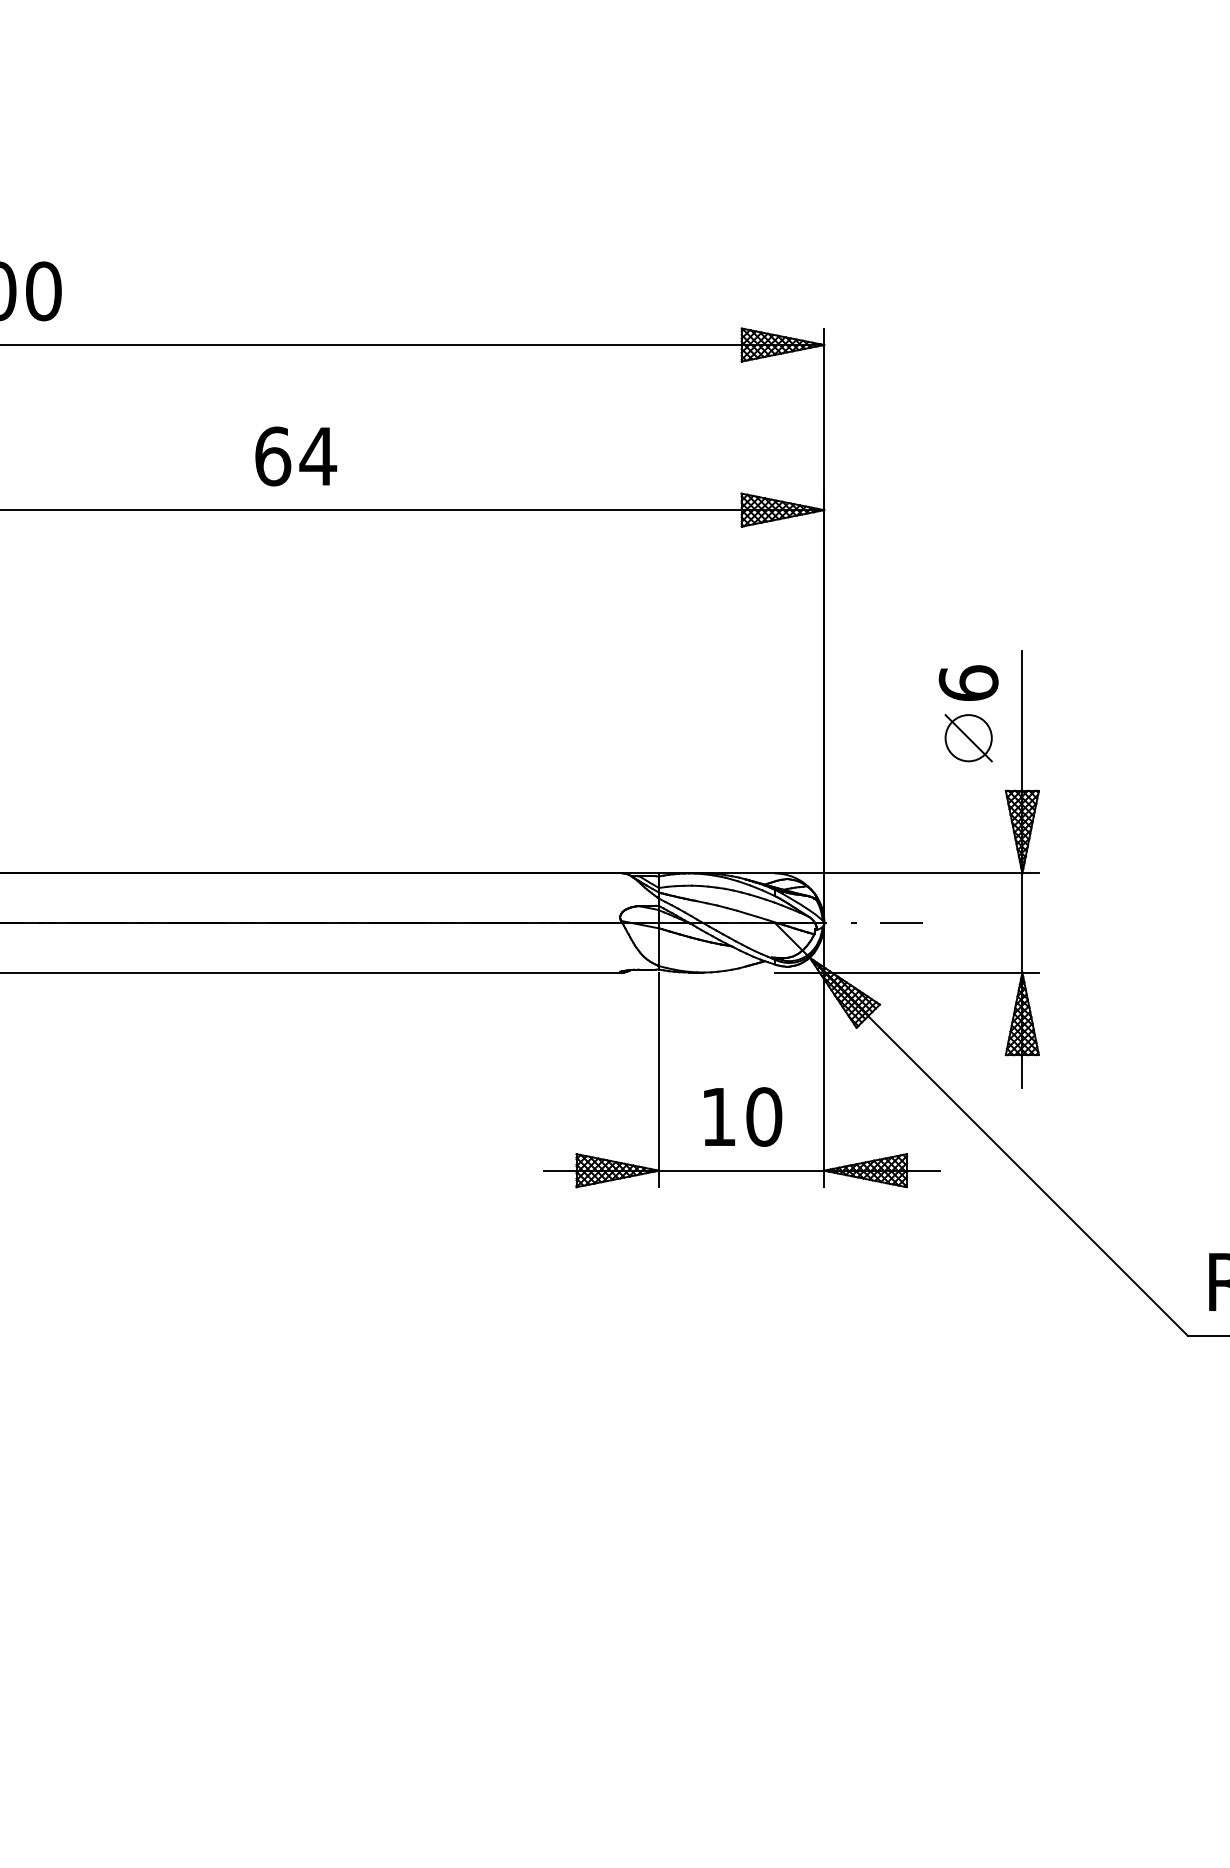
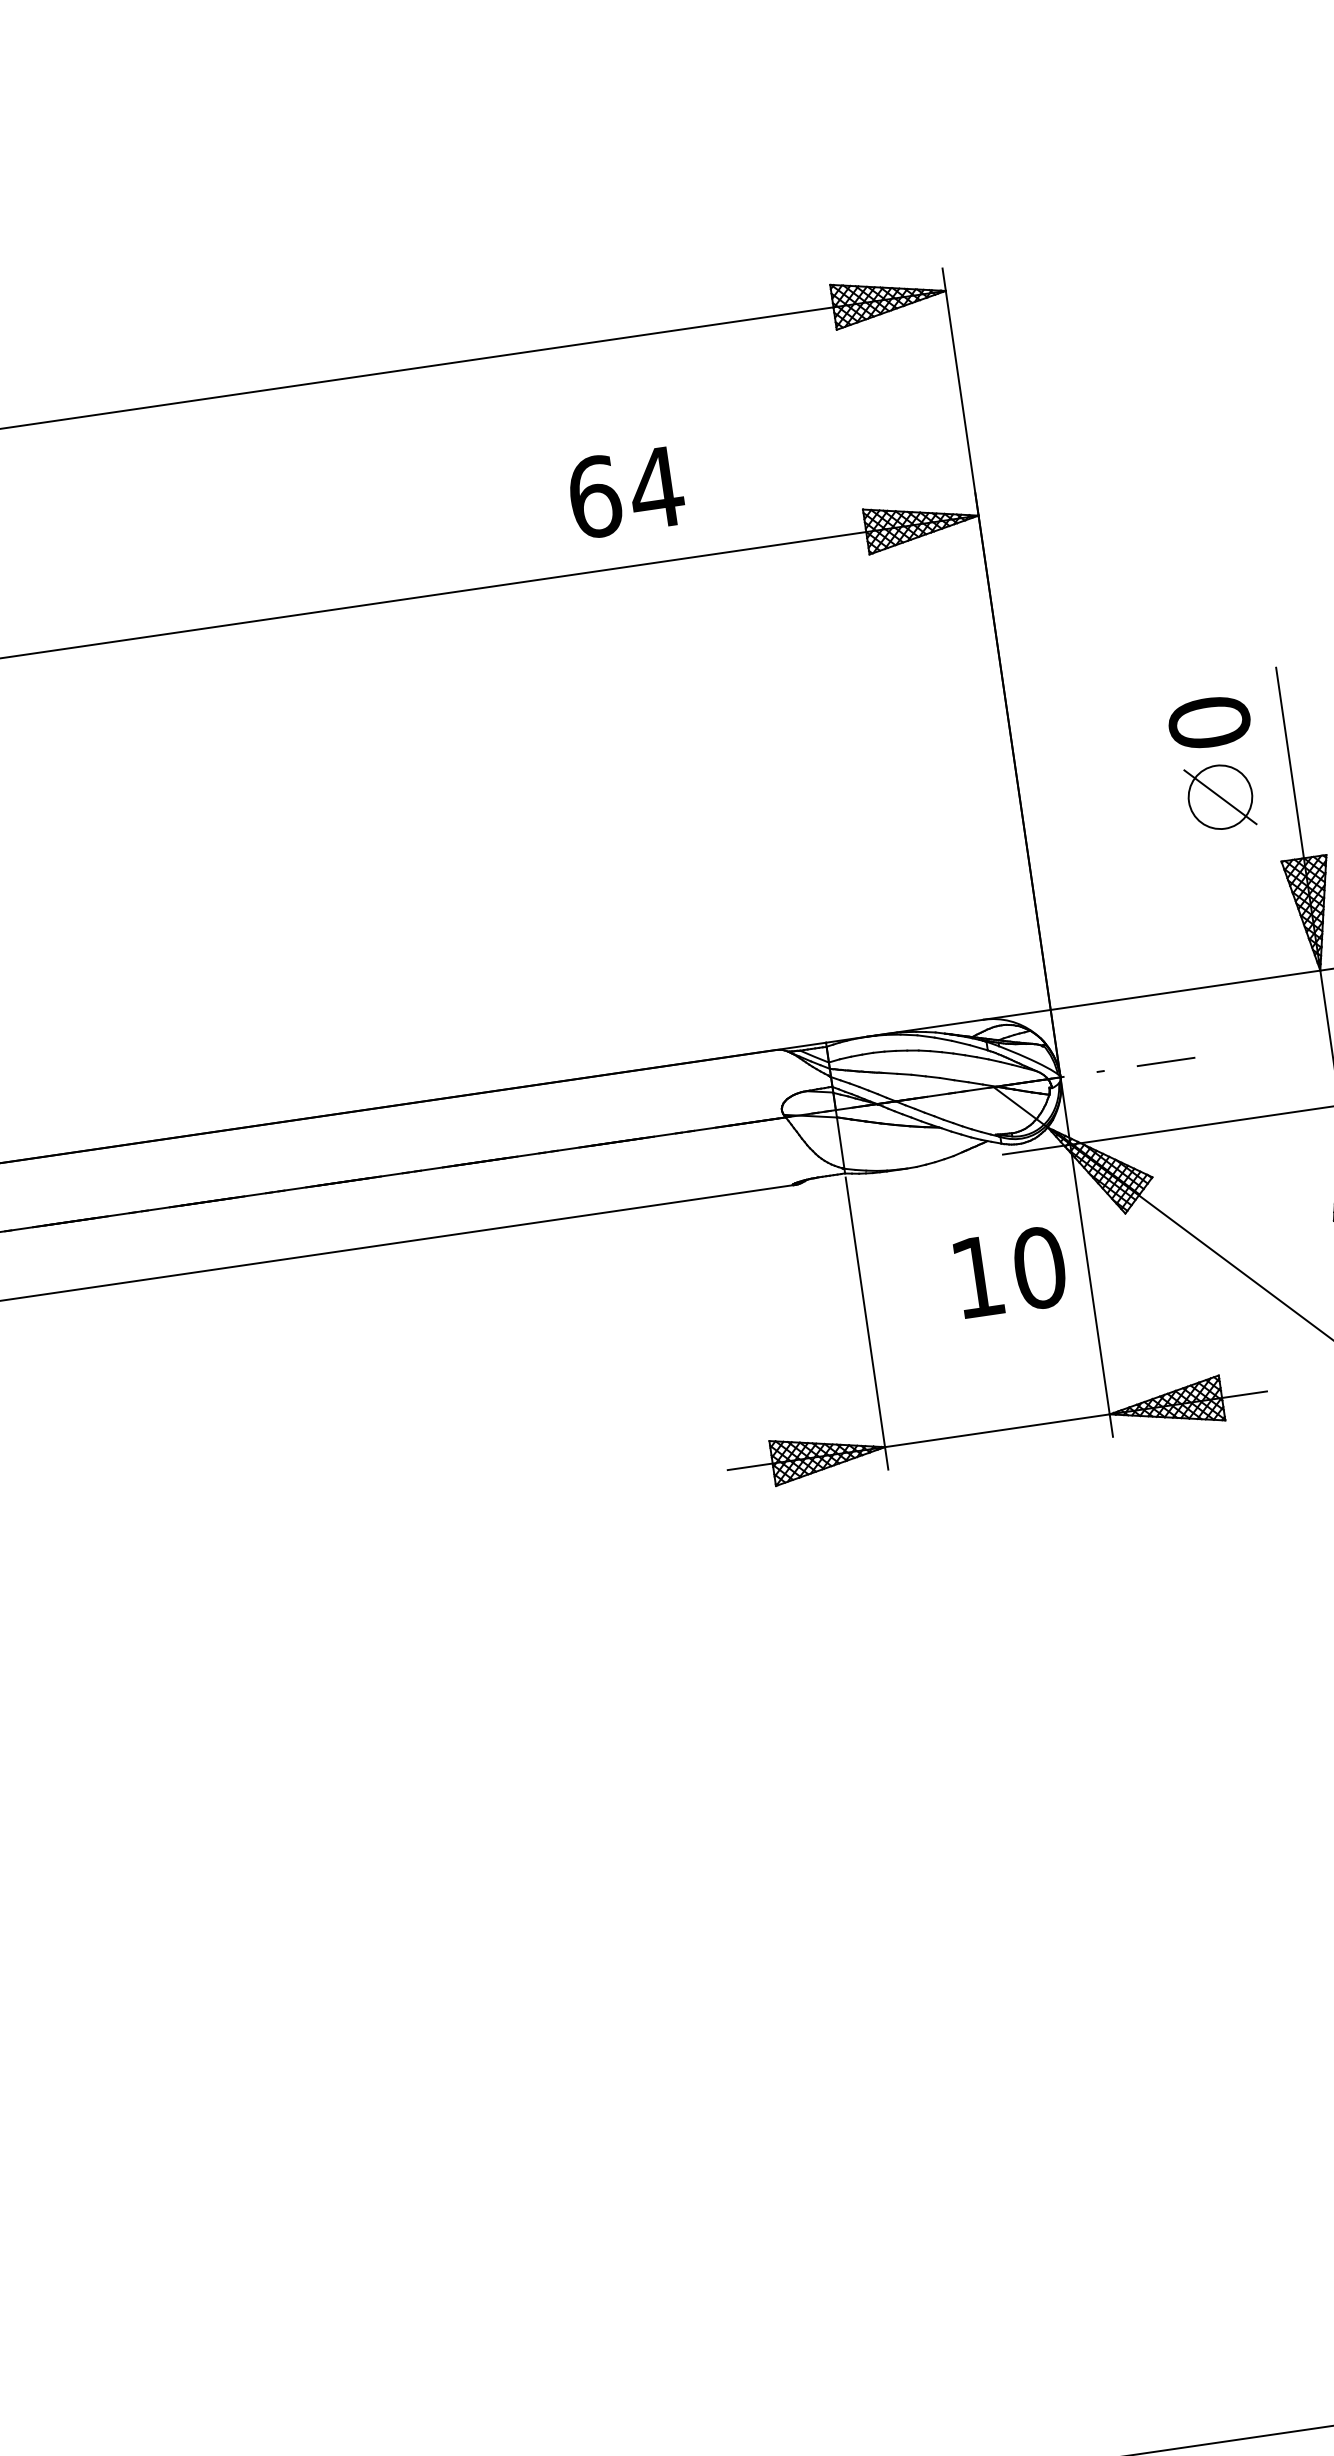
text: (296, 456) -> (626, 492), moved
text: (968, 683) -> (1209, 722), 6 -> 0
text: (743, 1116) -> (1011, 1271), moved

